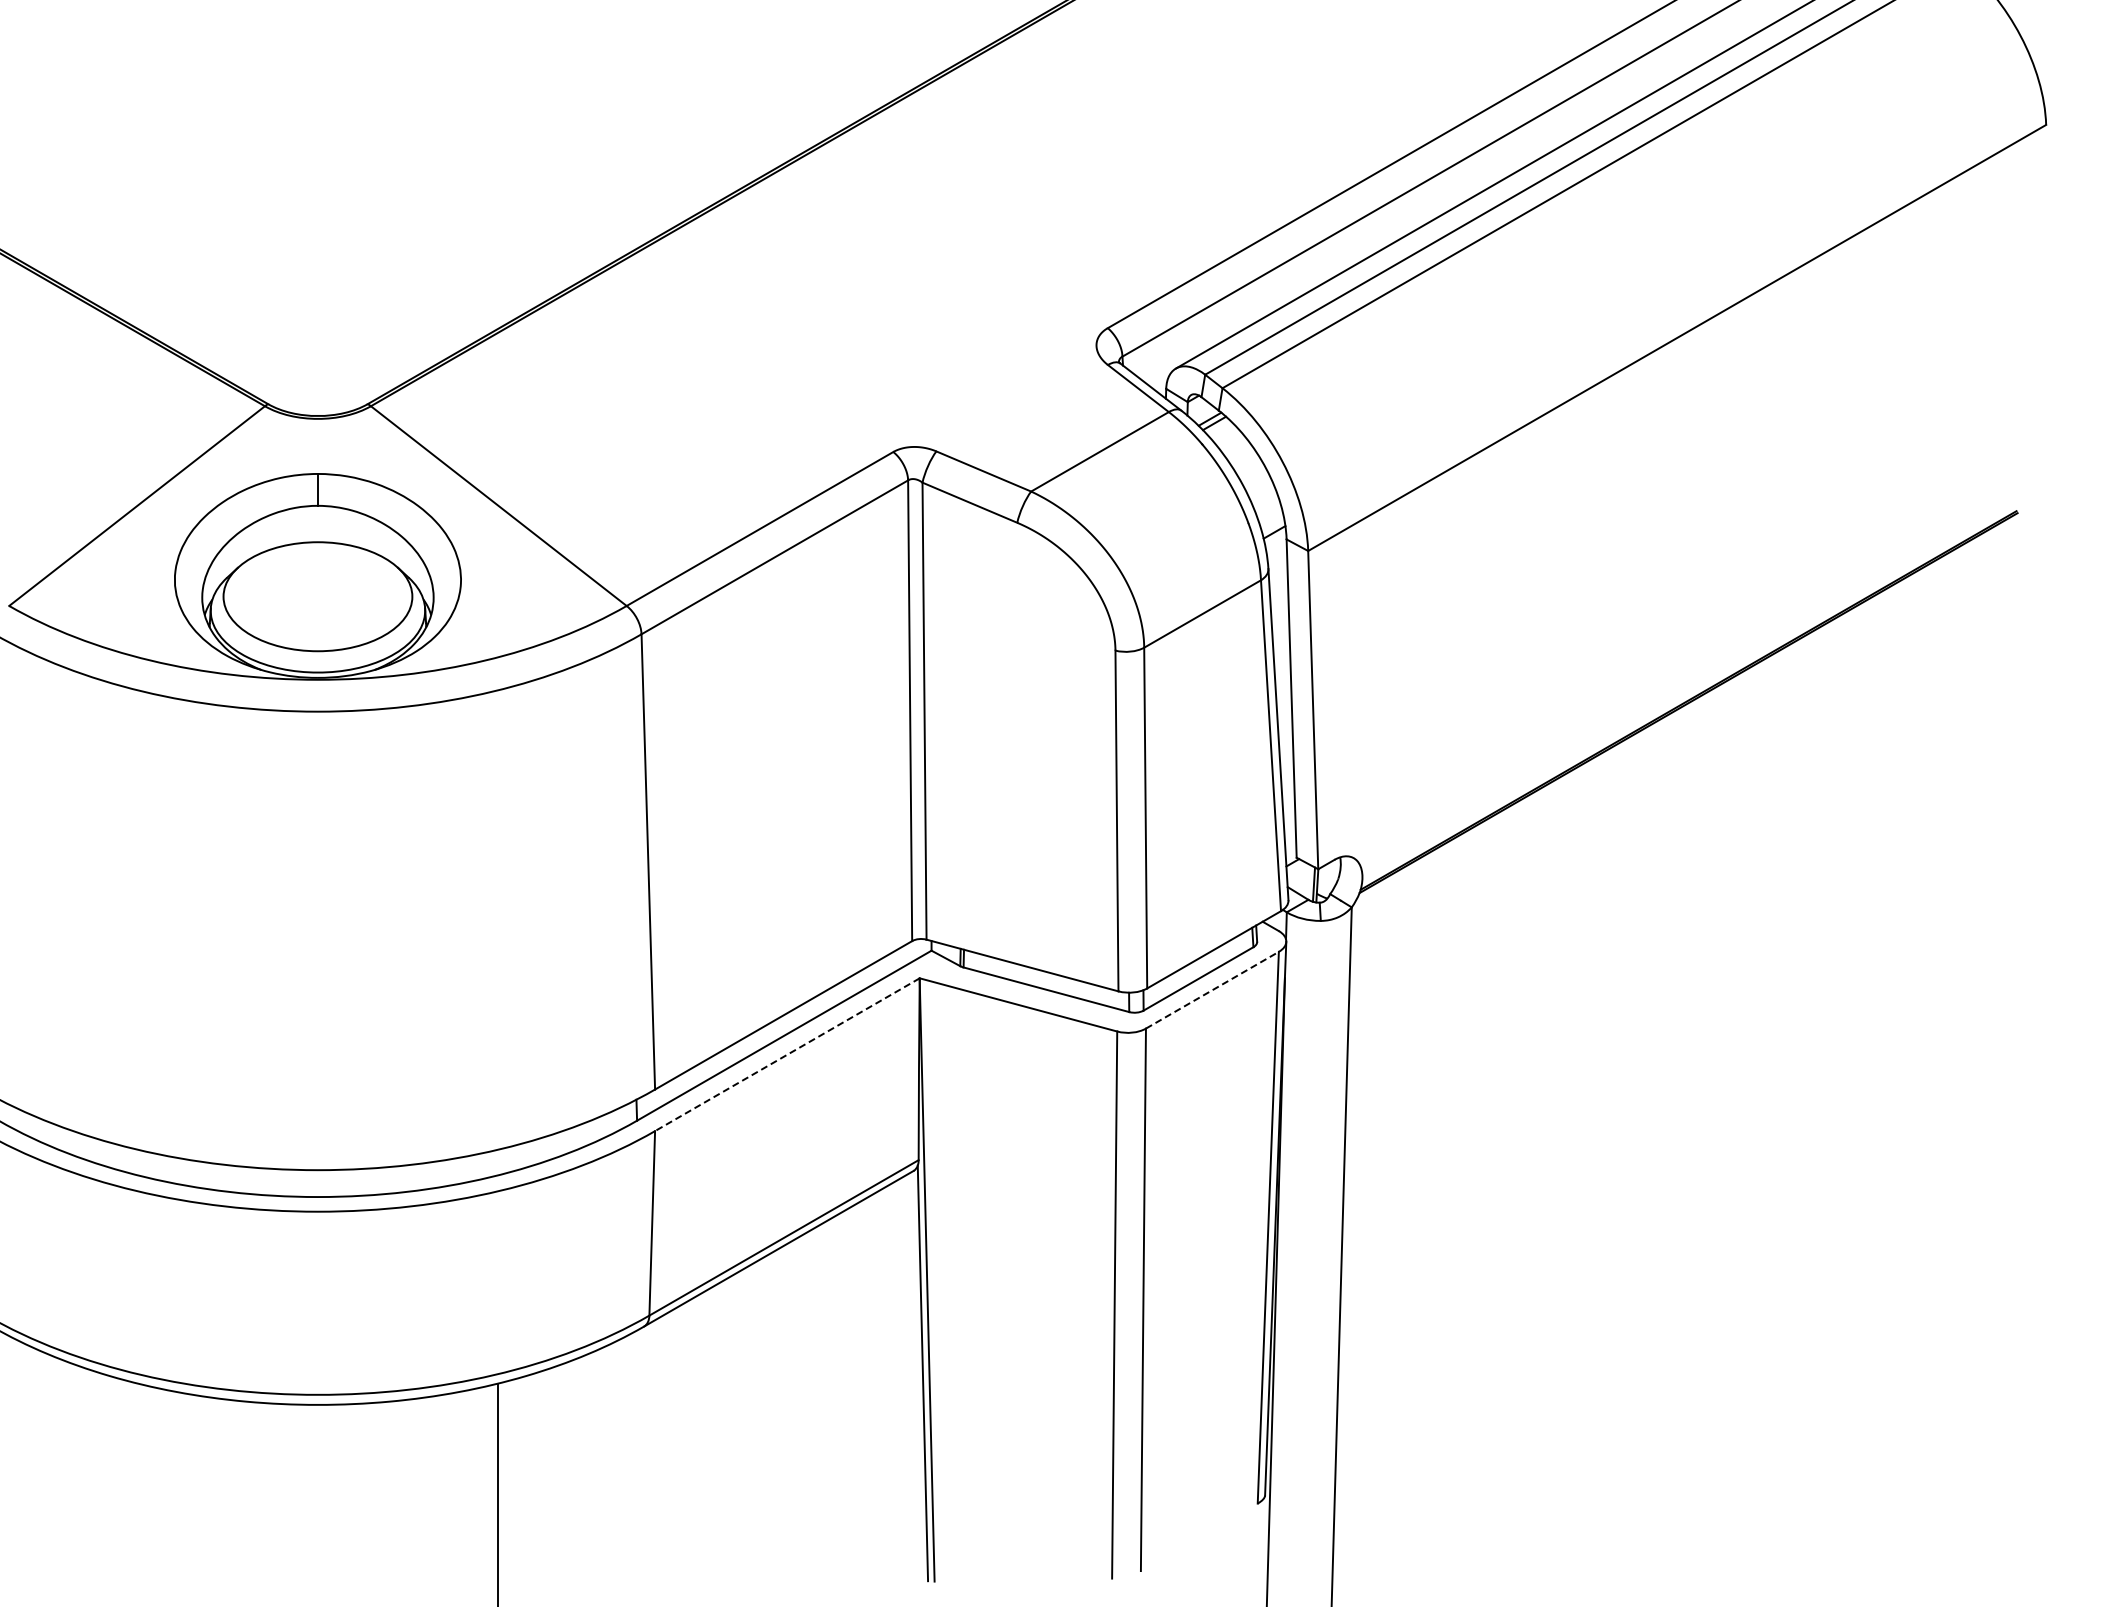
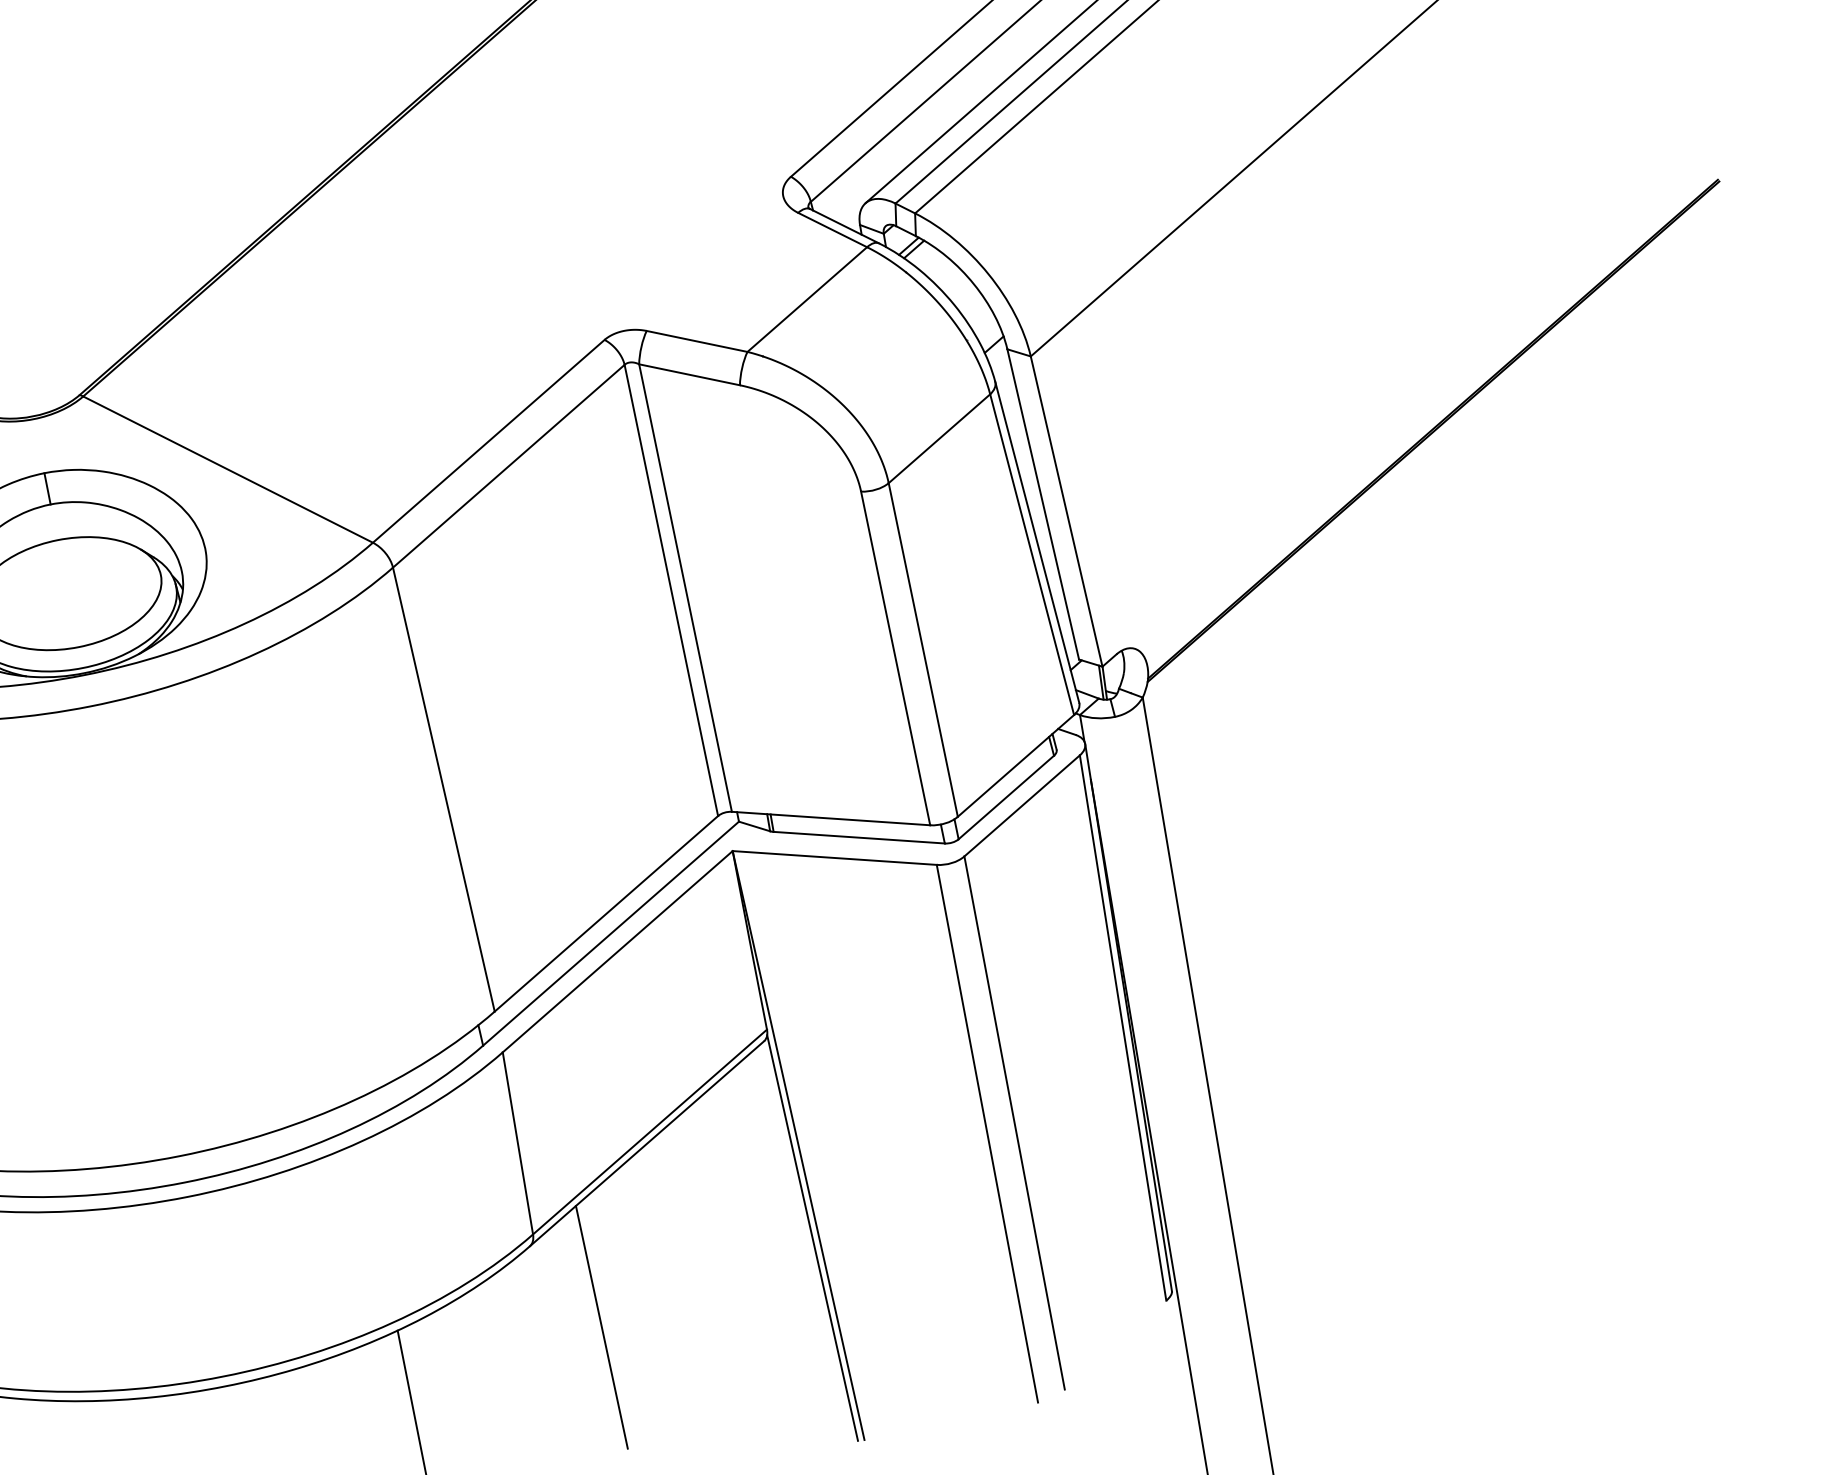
line: (1212, 990) -> (1022, 806), dashed -> solid
line: (787, 1054) -> (617, 951), dashed -> solid
line: (698, 1420) -> (601, 1327), added

